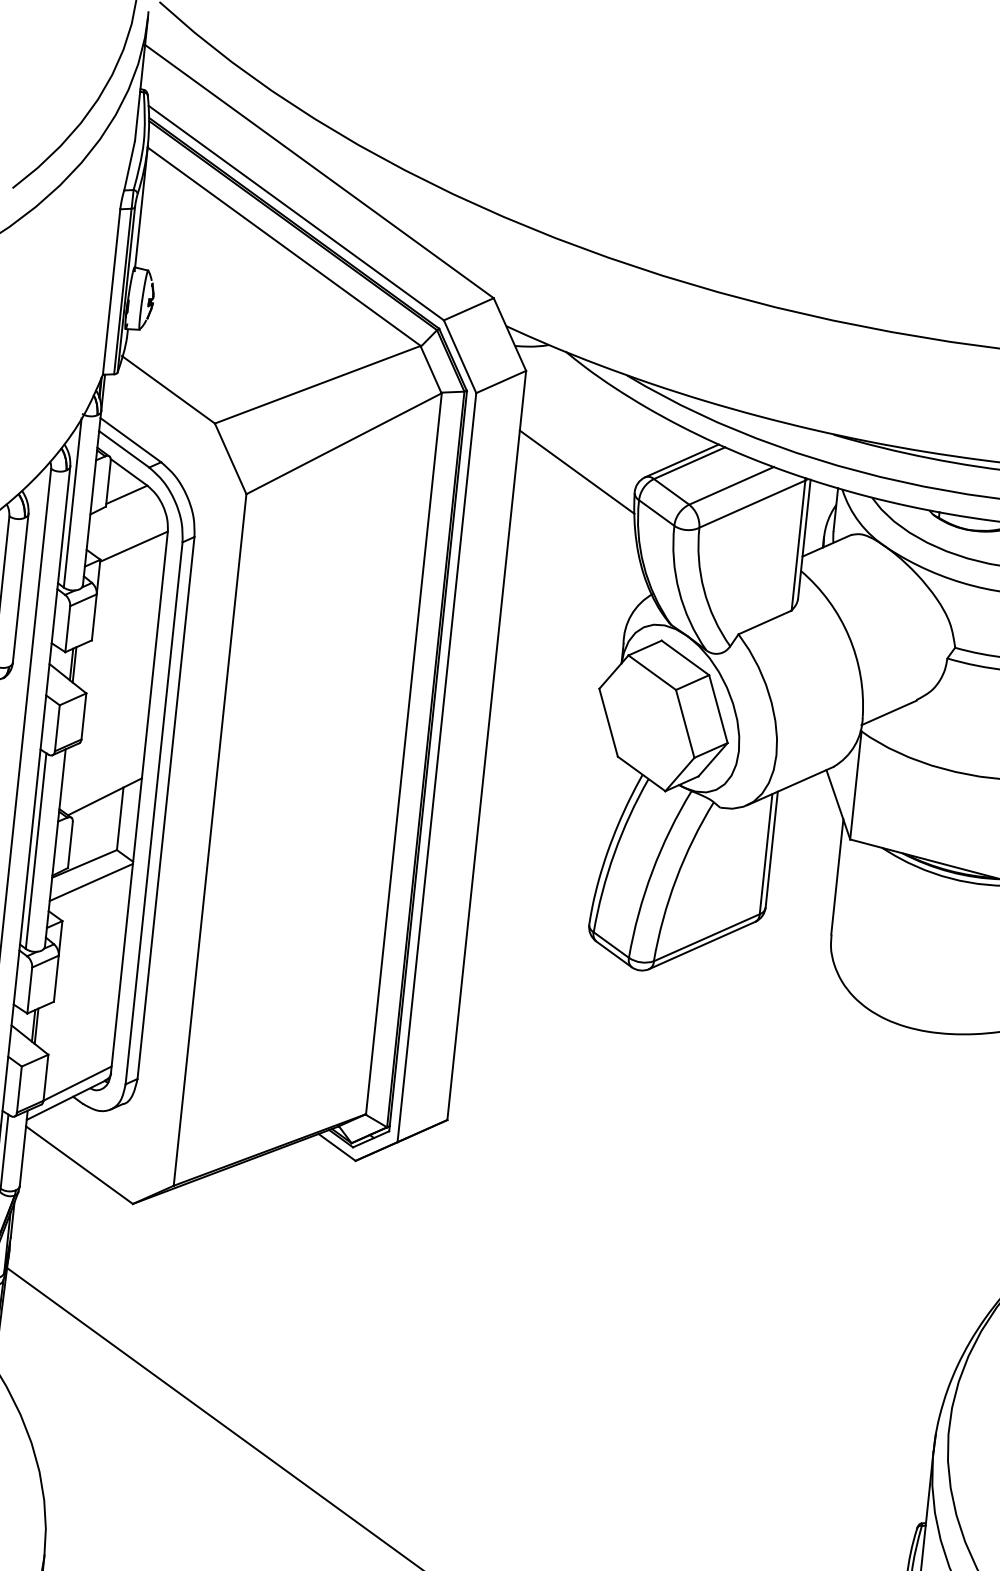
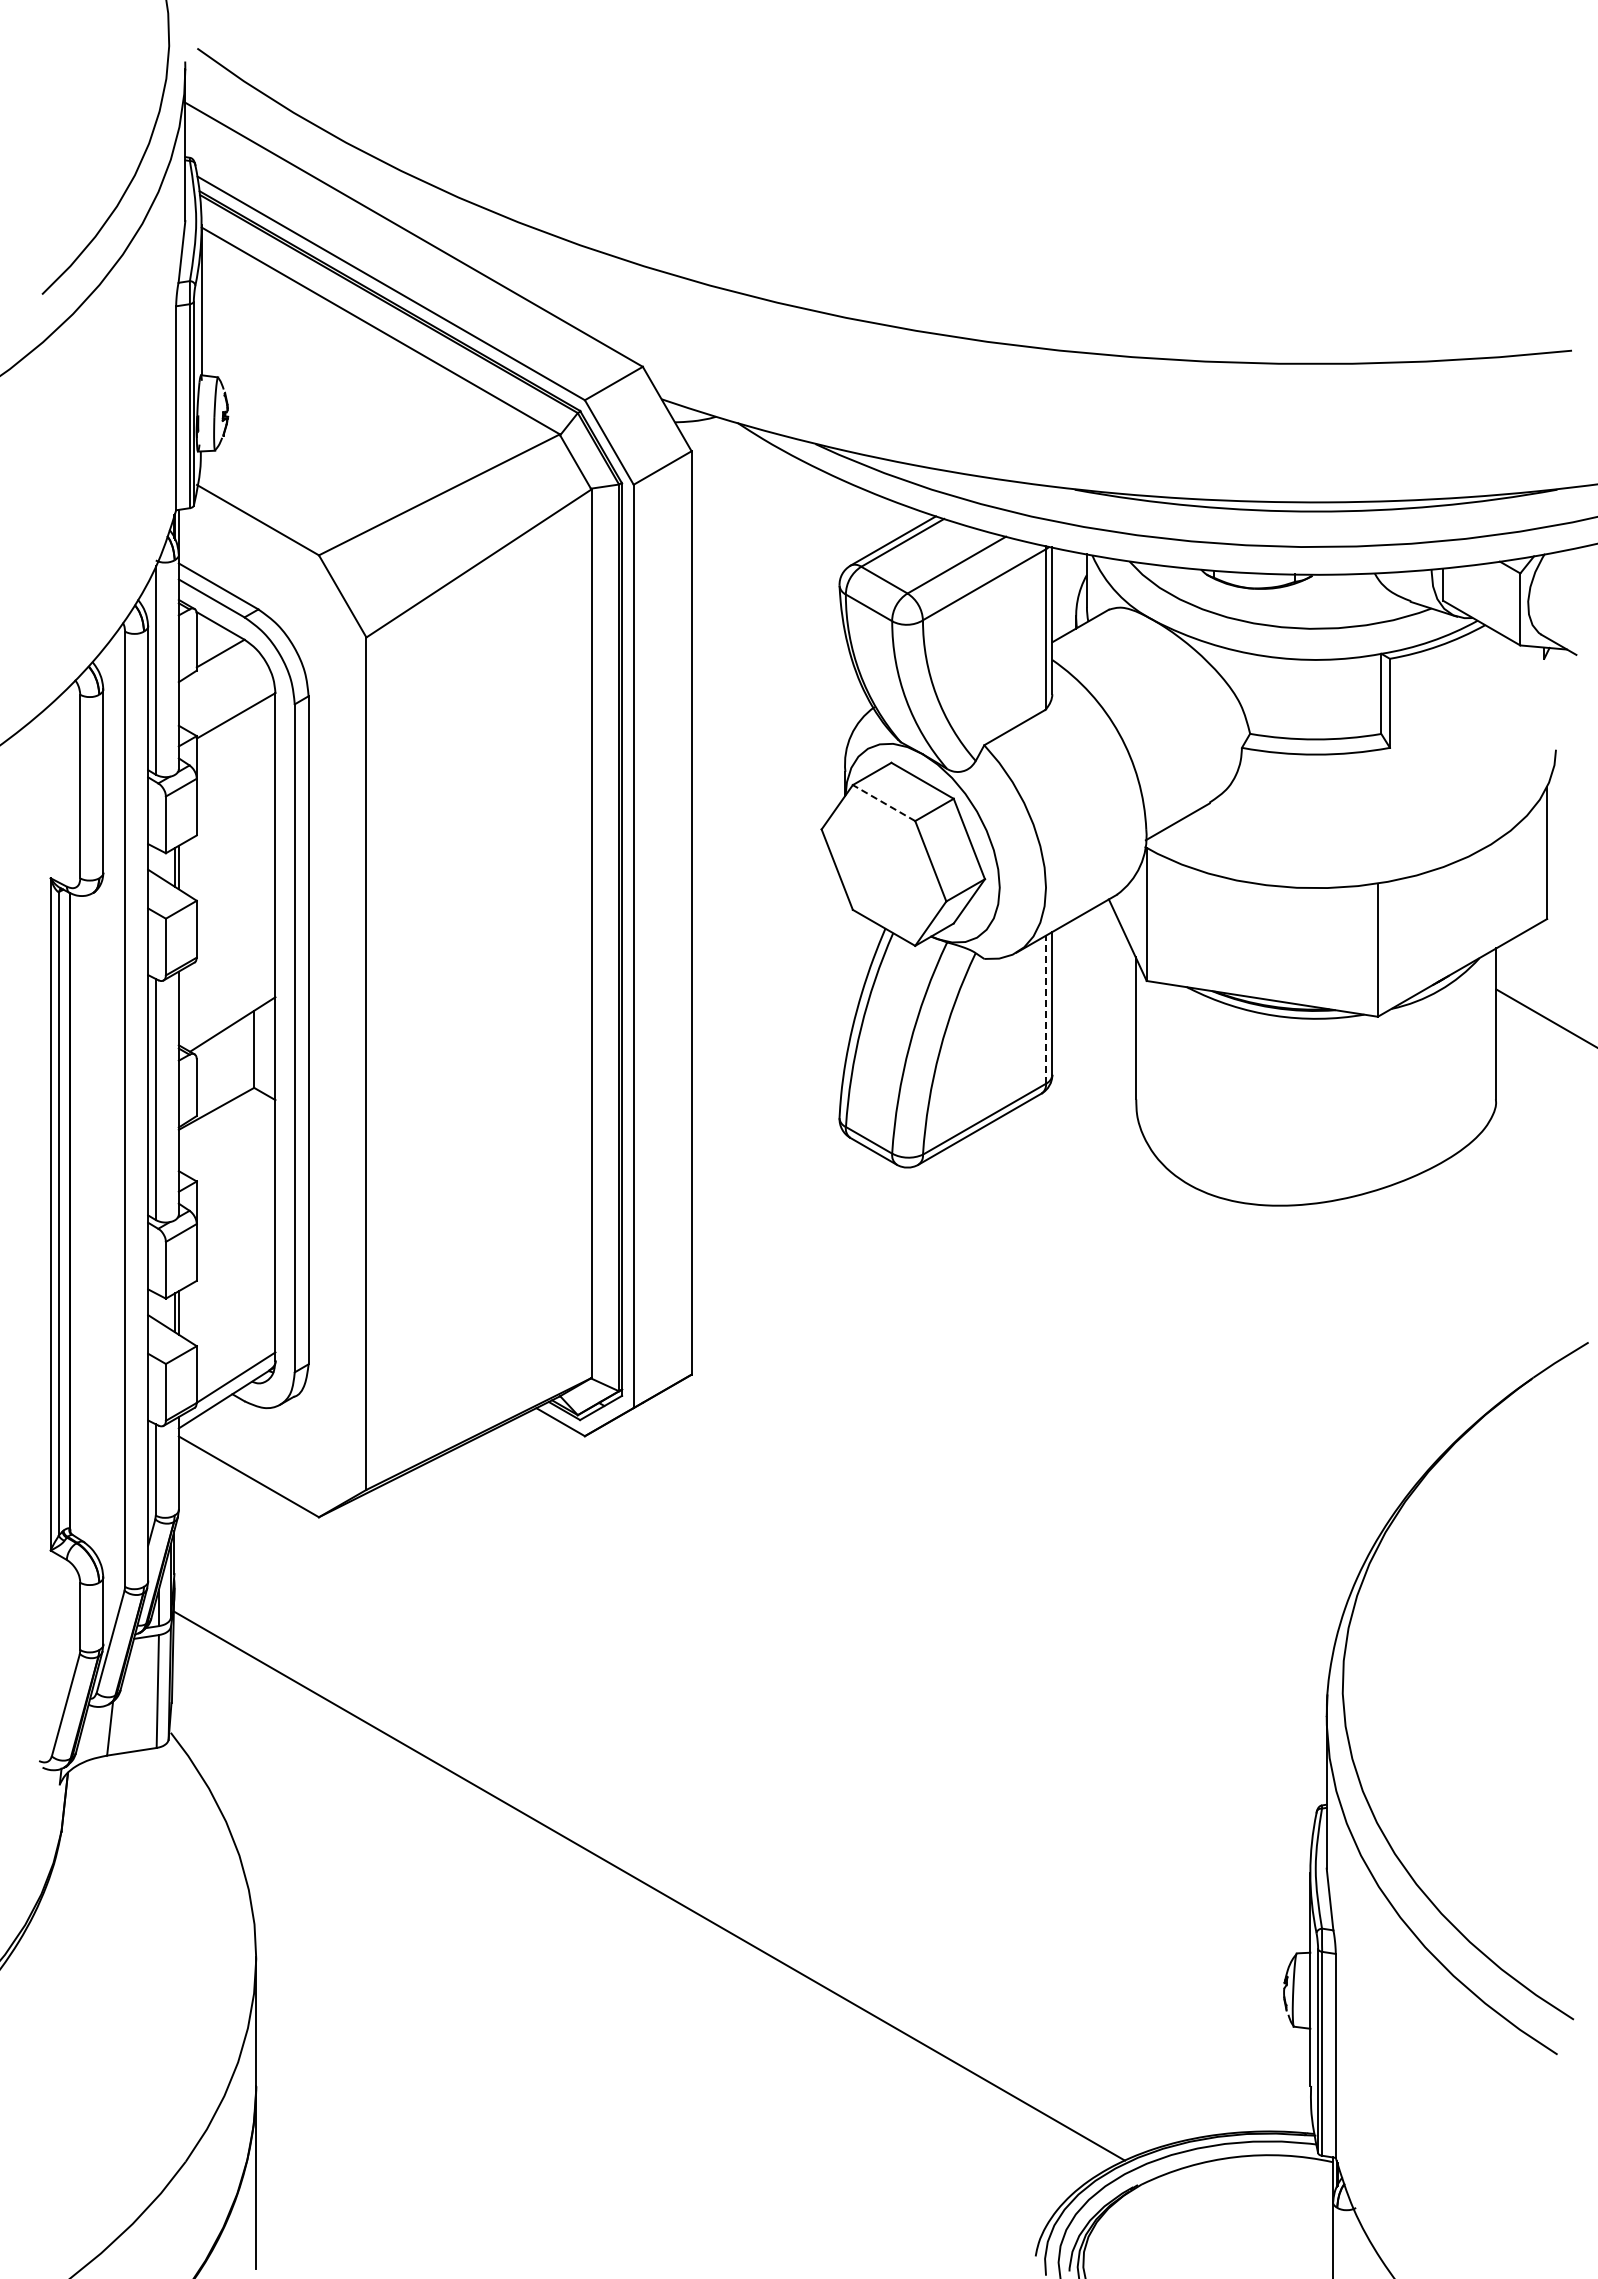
line: (576, 471) -> (766, 567), removed
line: (651, 672) -> (883, 802), solid -> dashed
line: (766, 854) -> (1046, 1009), solid -> dashed
line: (90, 882) -> (226, 1130), removed

